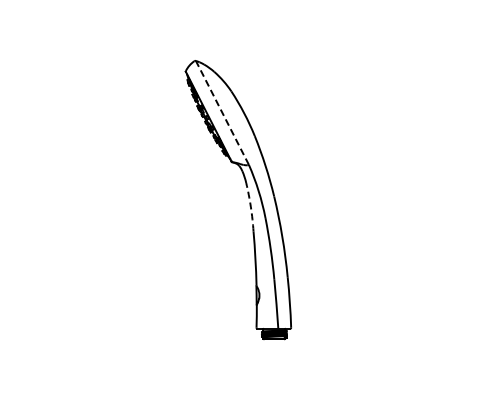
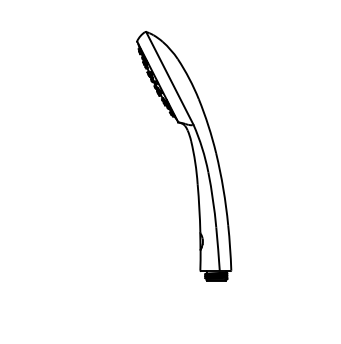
line: (222, 112) -> (169, 78), dashed -> solid
arc: (250, 207) -> (194, 162), dashed -> solid

